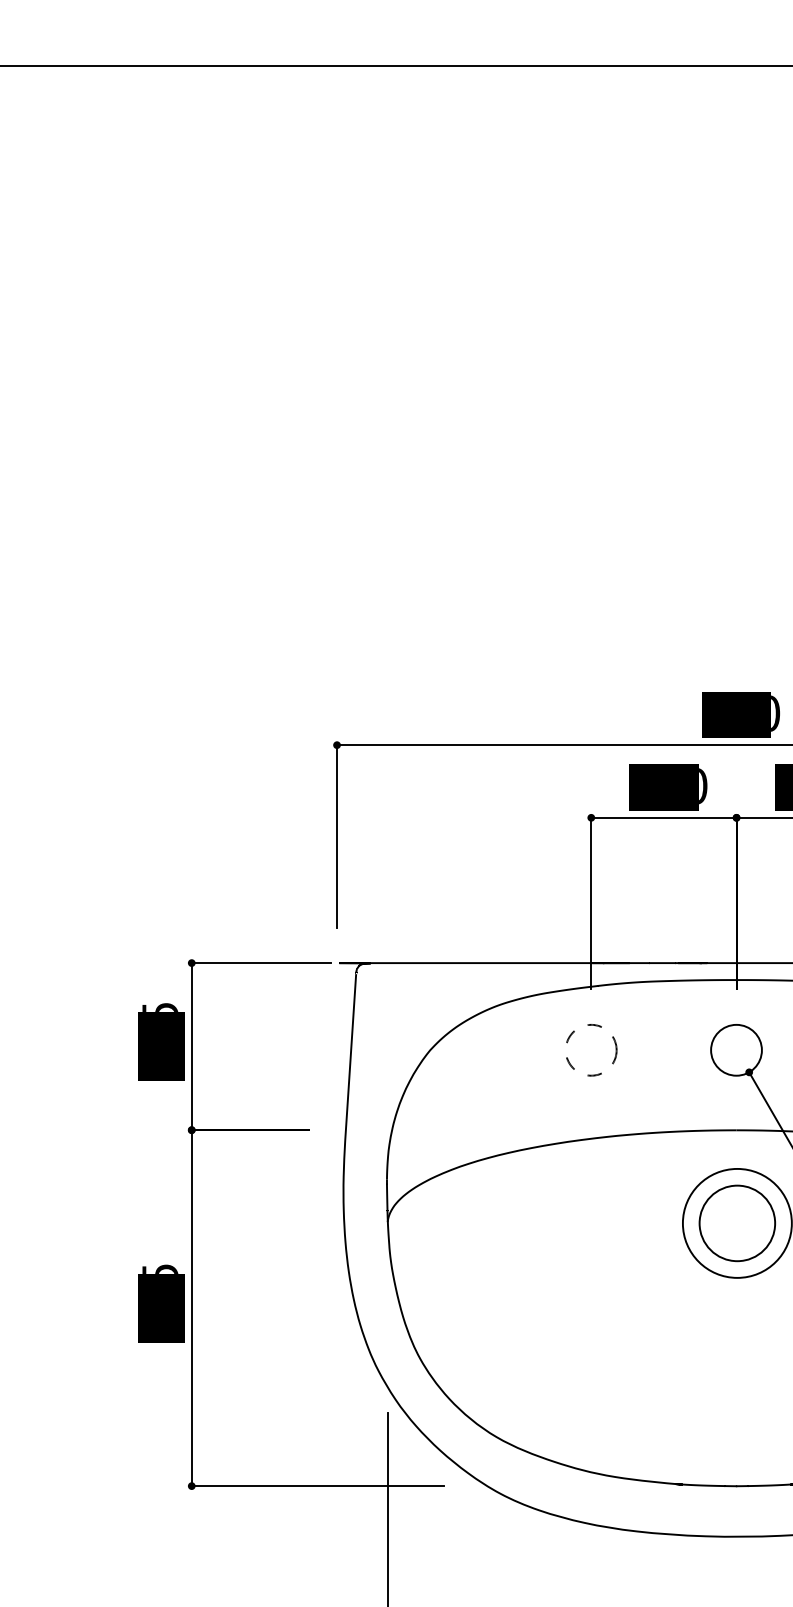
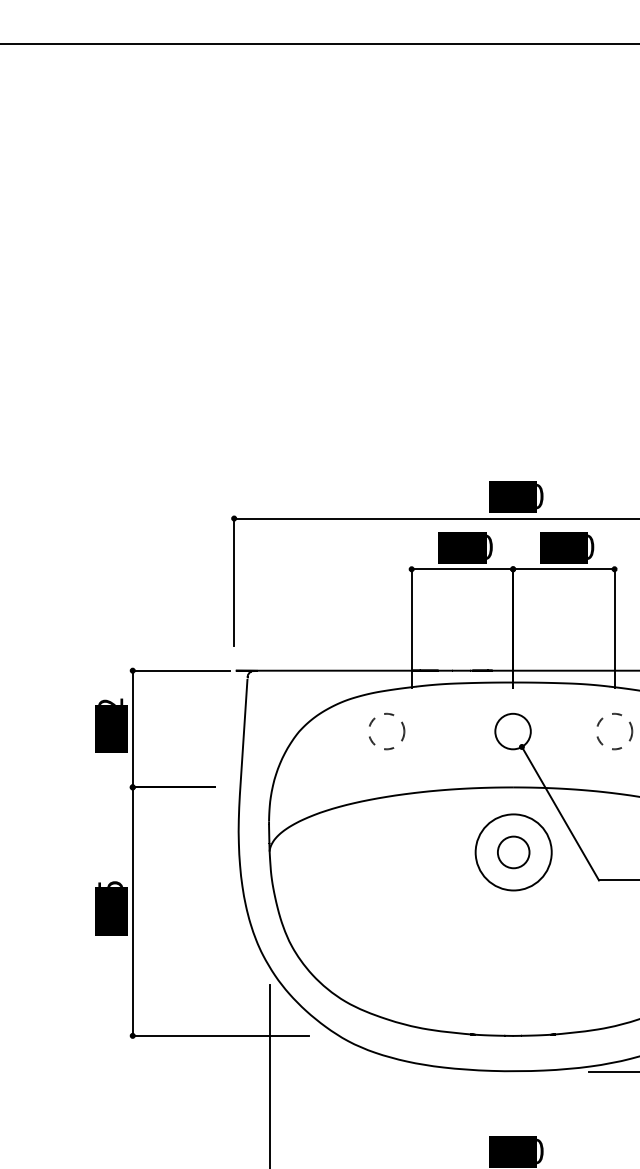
text: (159, 1007) -> (110, 701), 115 -> 112
circle: (592, 1050) -> (387, 731), moved
circle: (737, 1223) -> (513, 852), size x0.6

